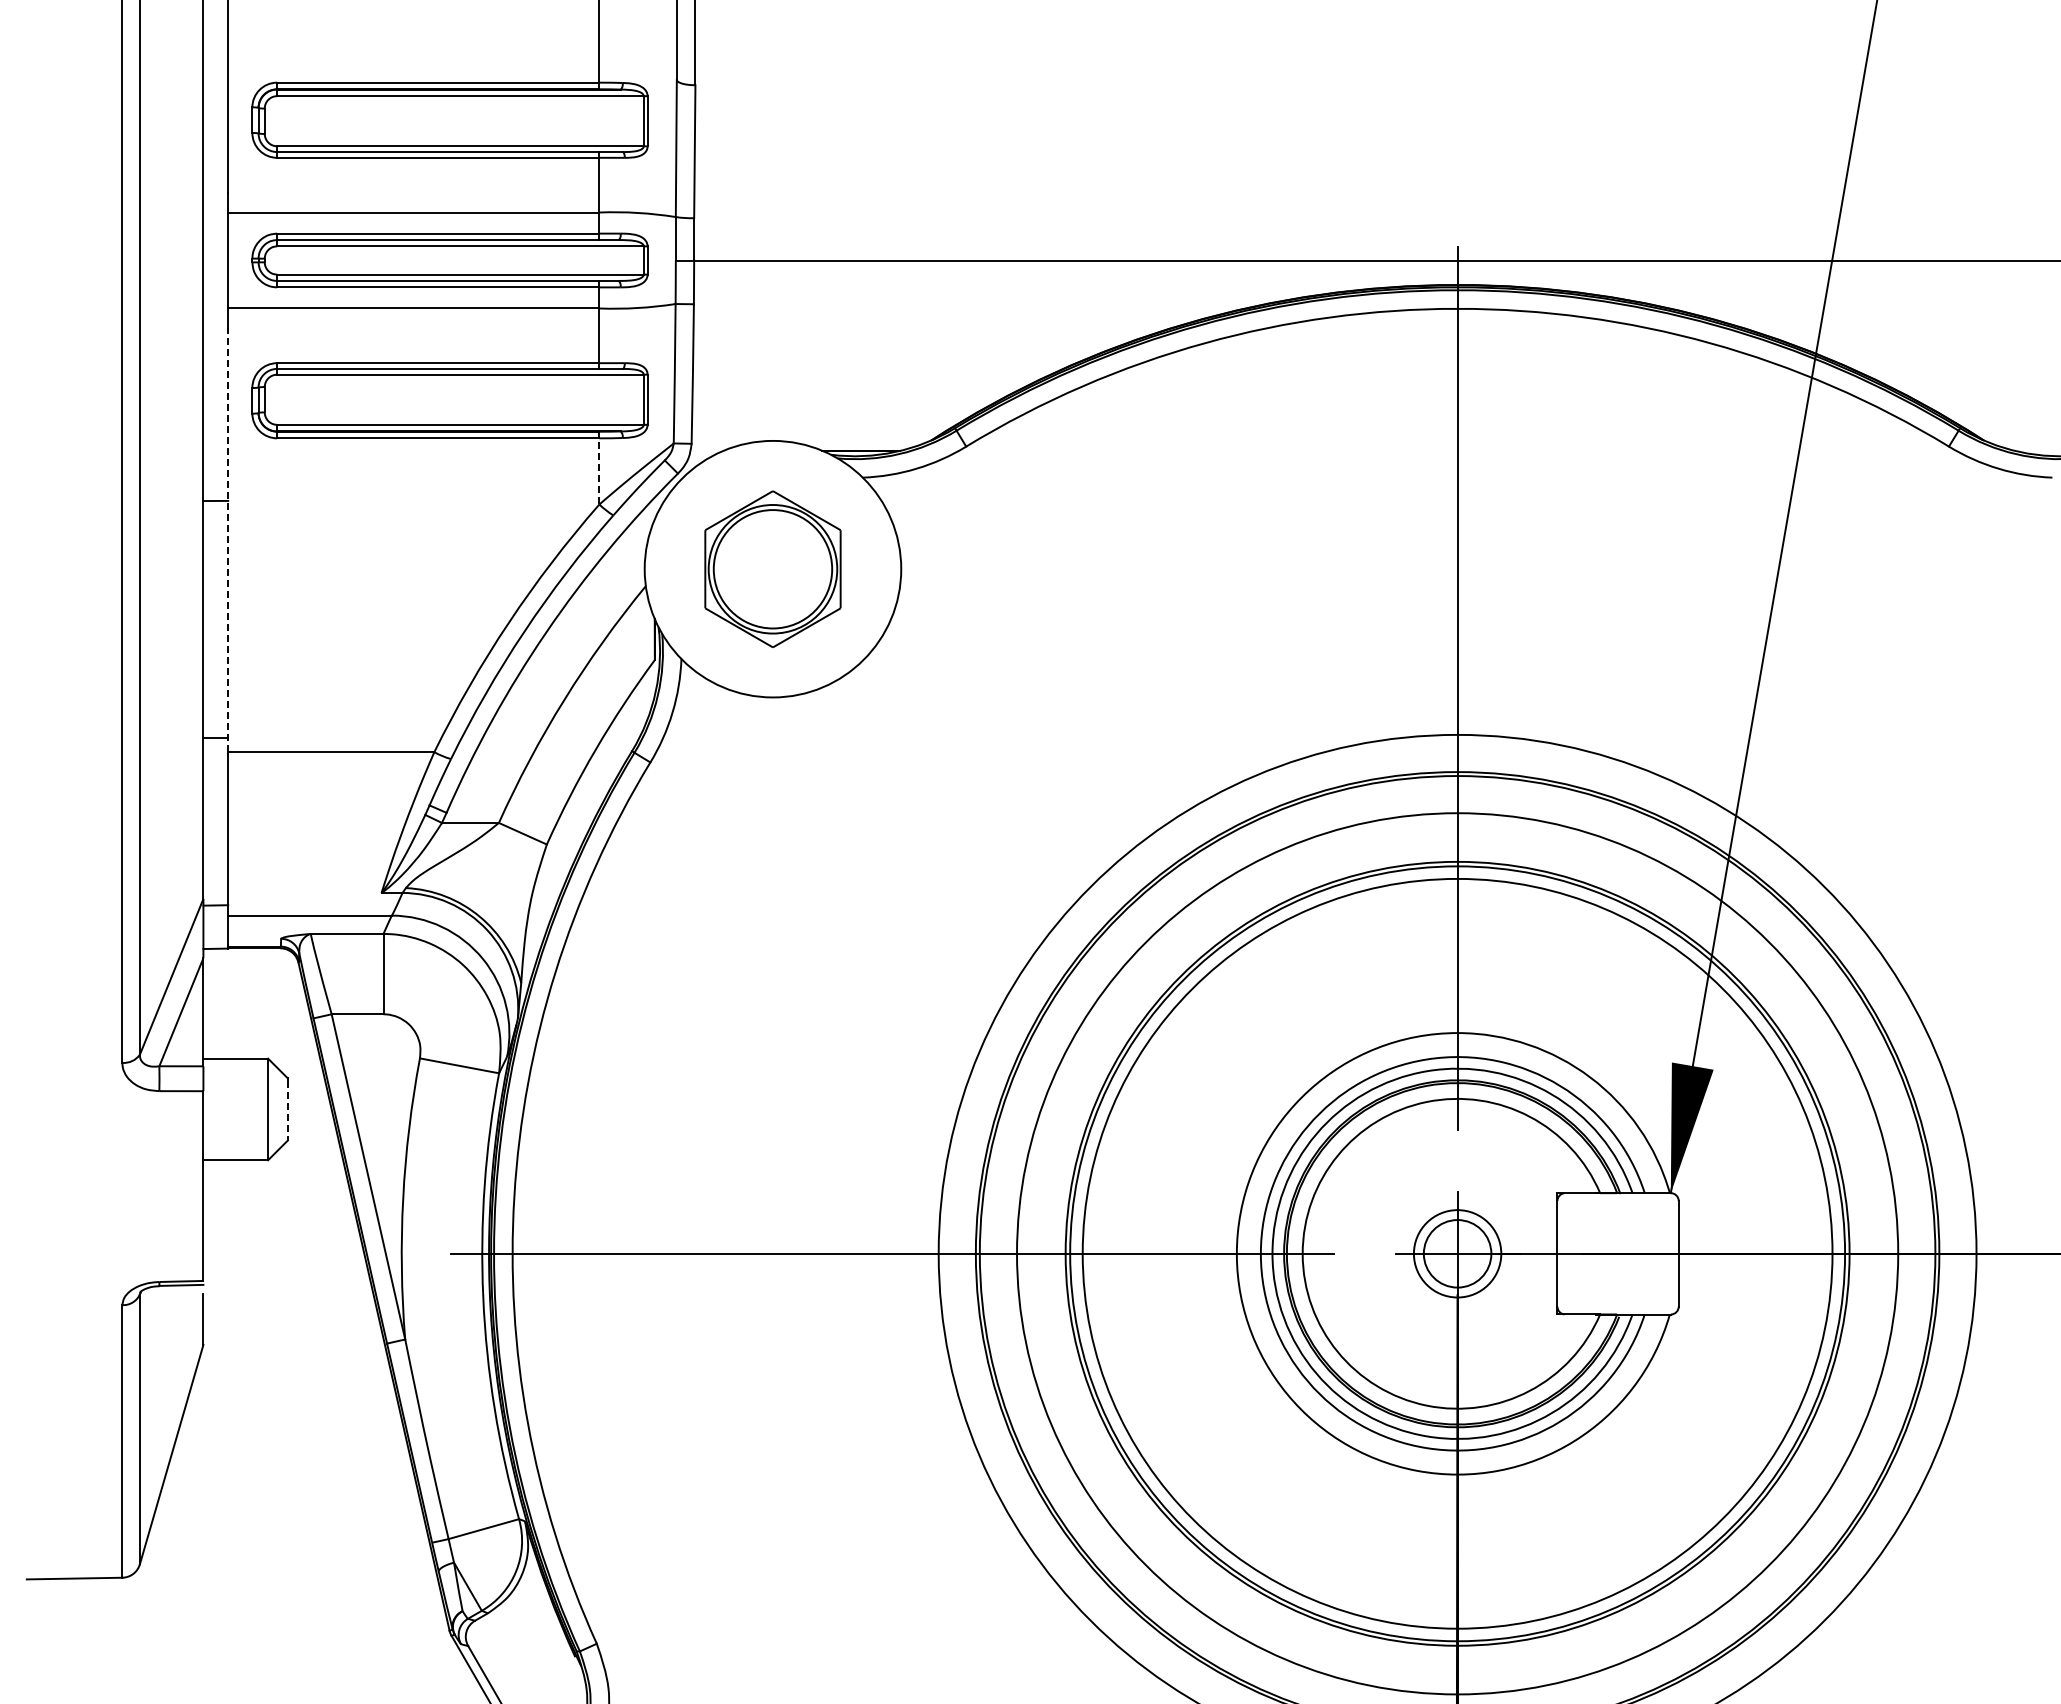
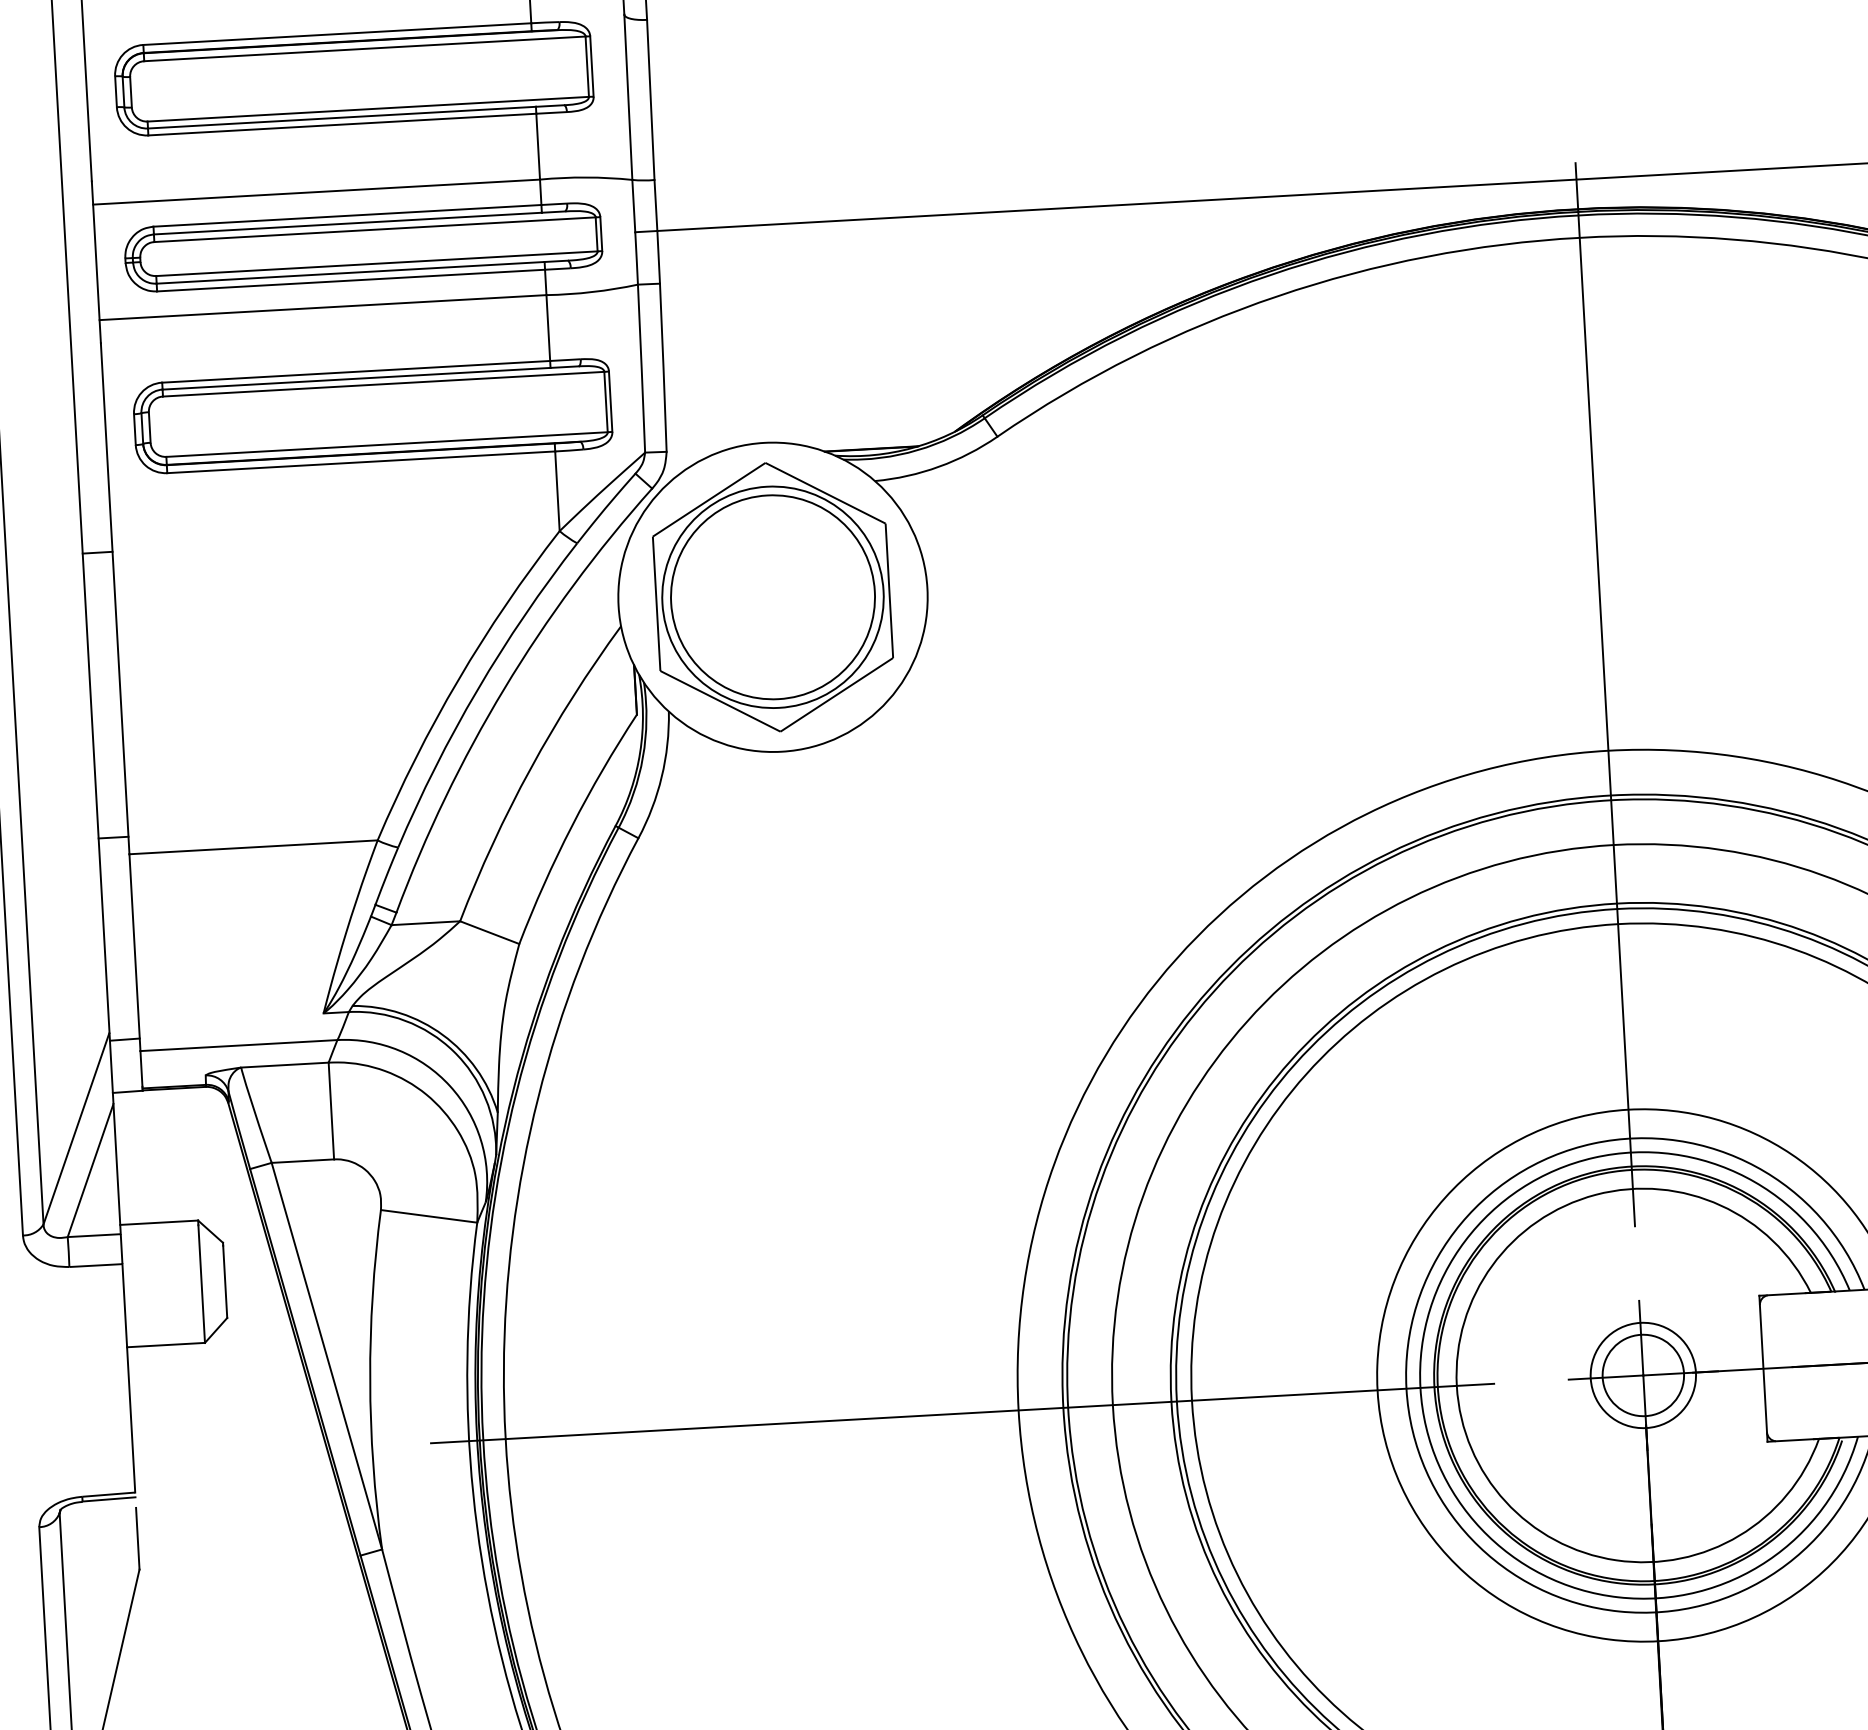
line: (599, 470) -> (557, 490), dashed -> solid
line: (228, 539) -> (115, 598), dashed -> solid
part: (772, 569) -> (772, 597), size x1.43
line: (287, 1111) -> (225, 1282), dashed -> solid

